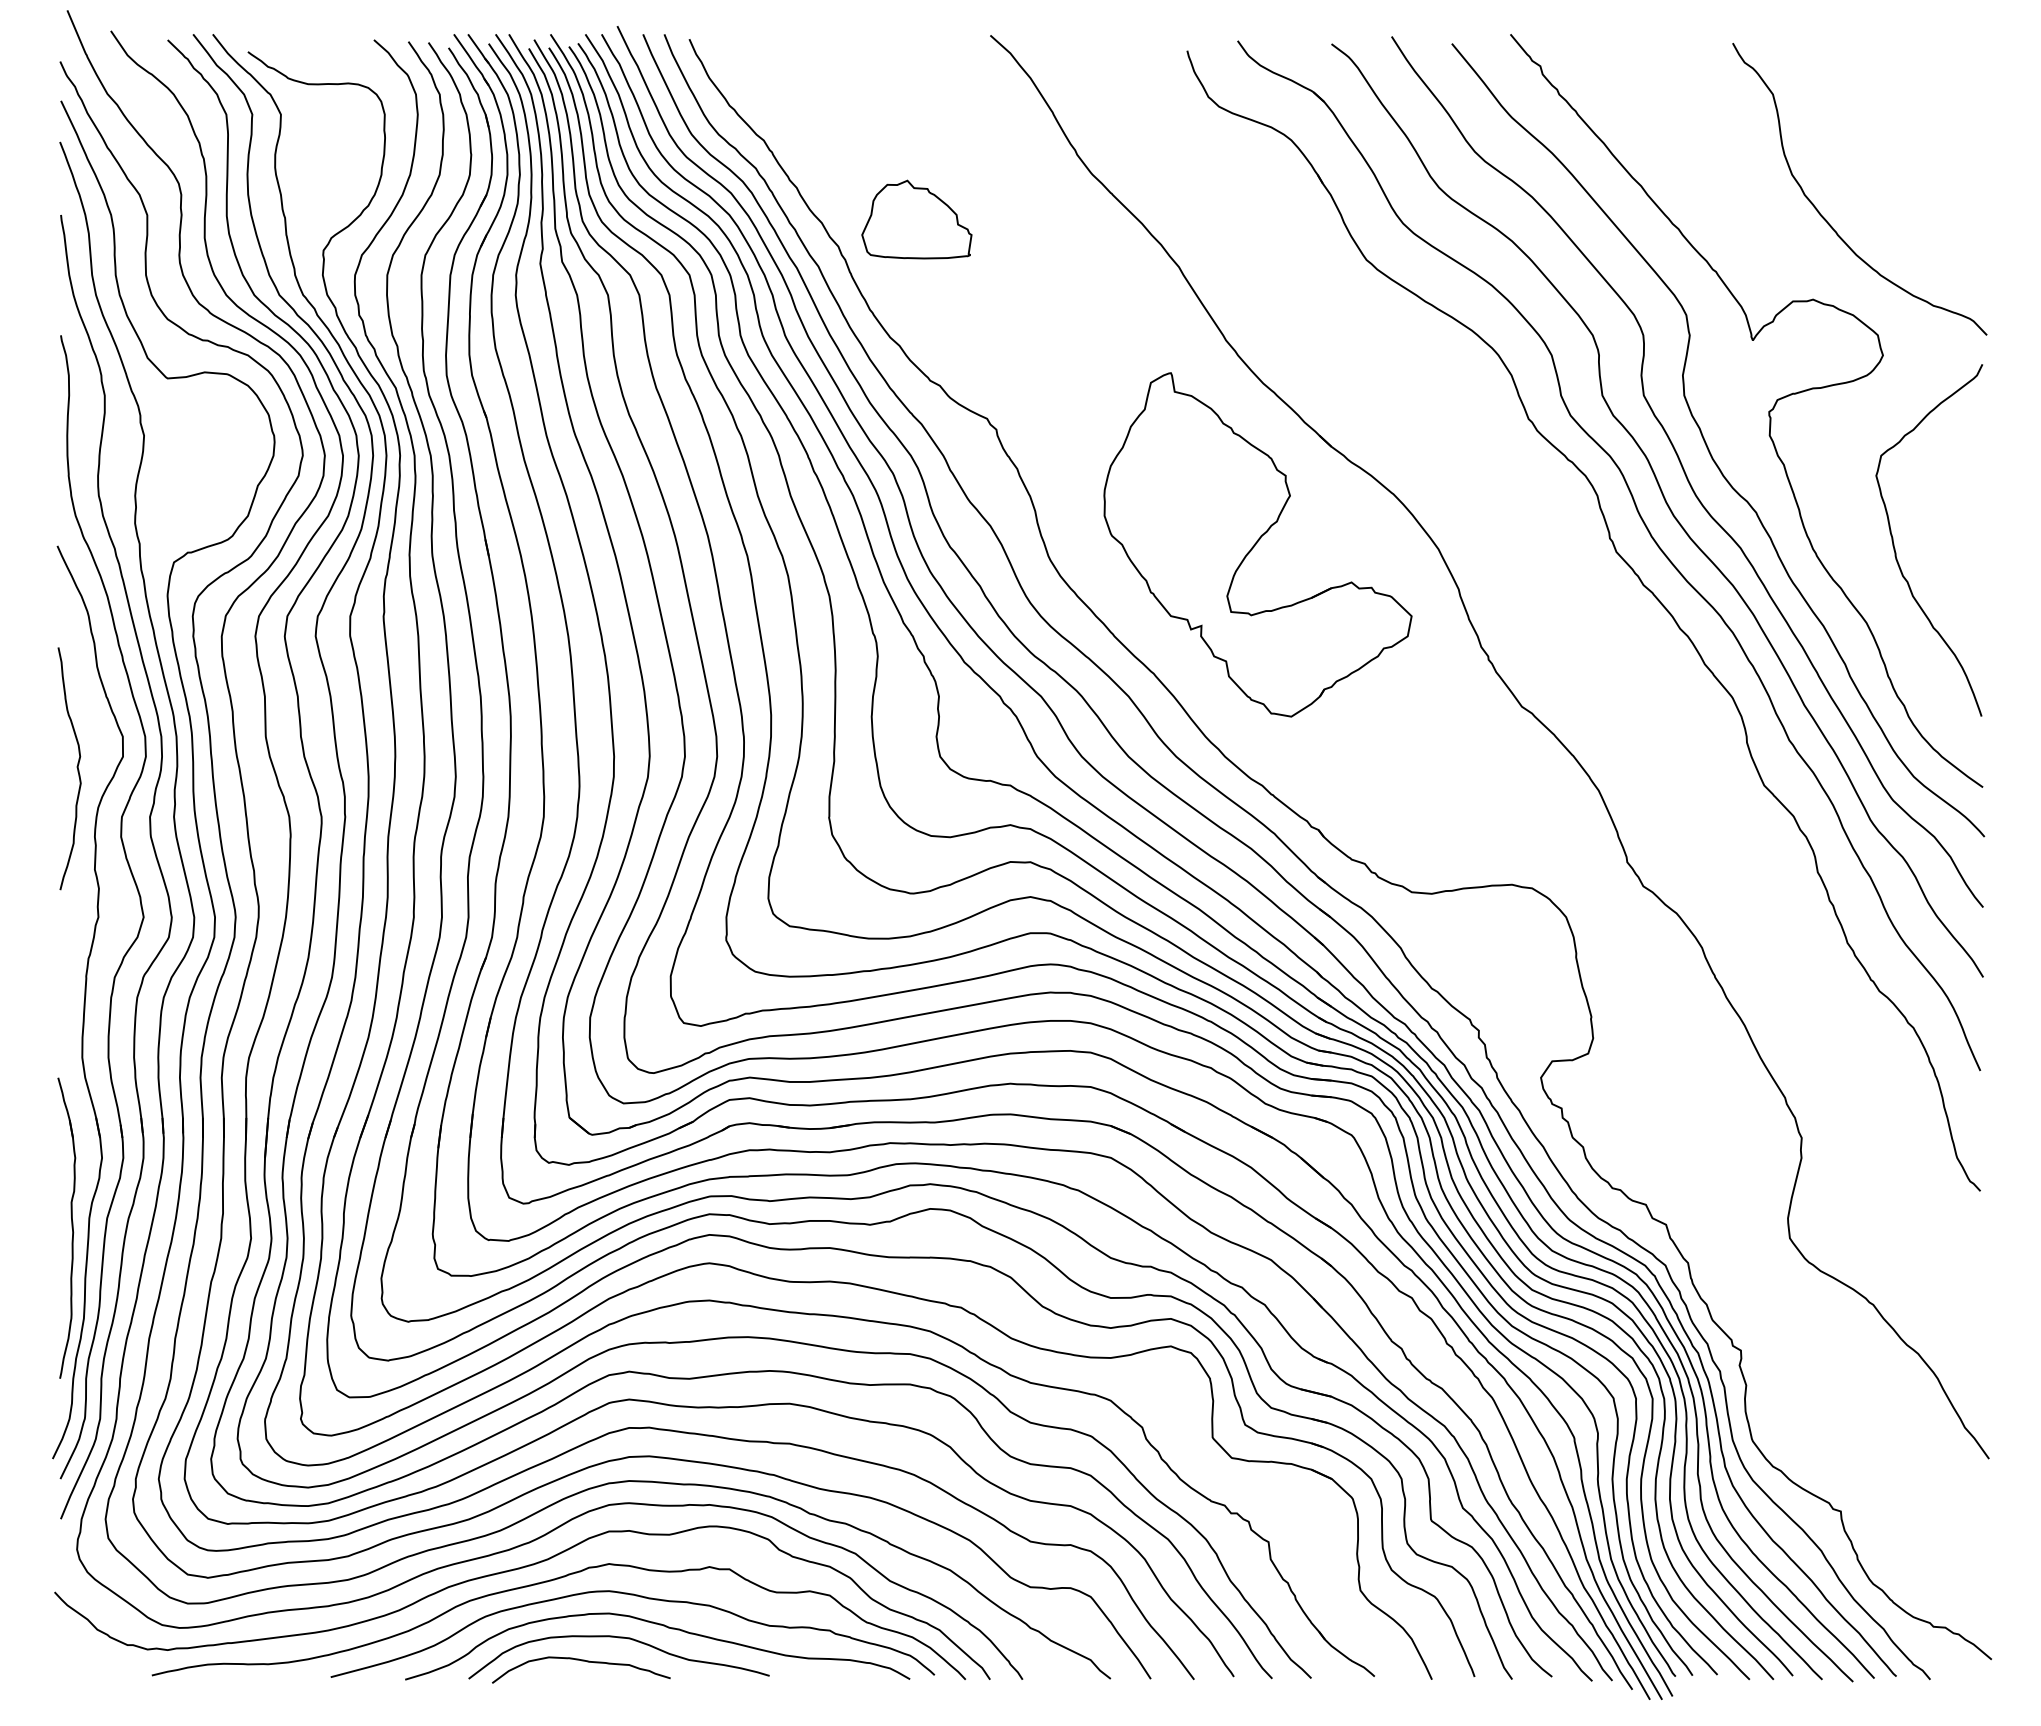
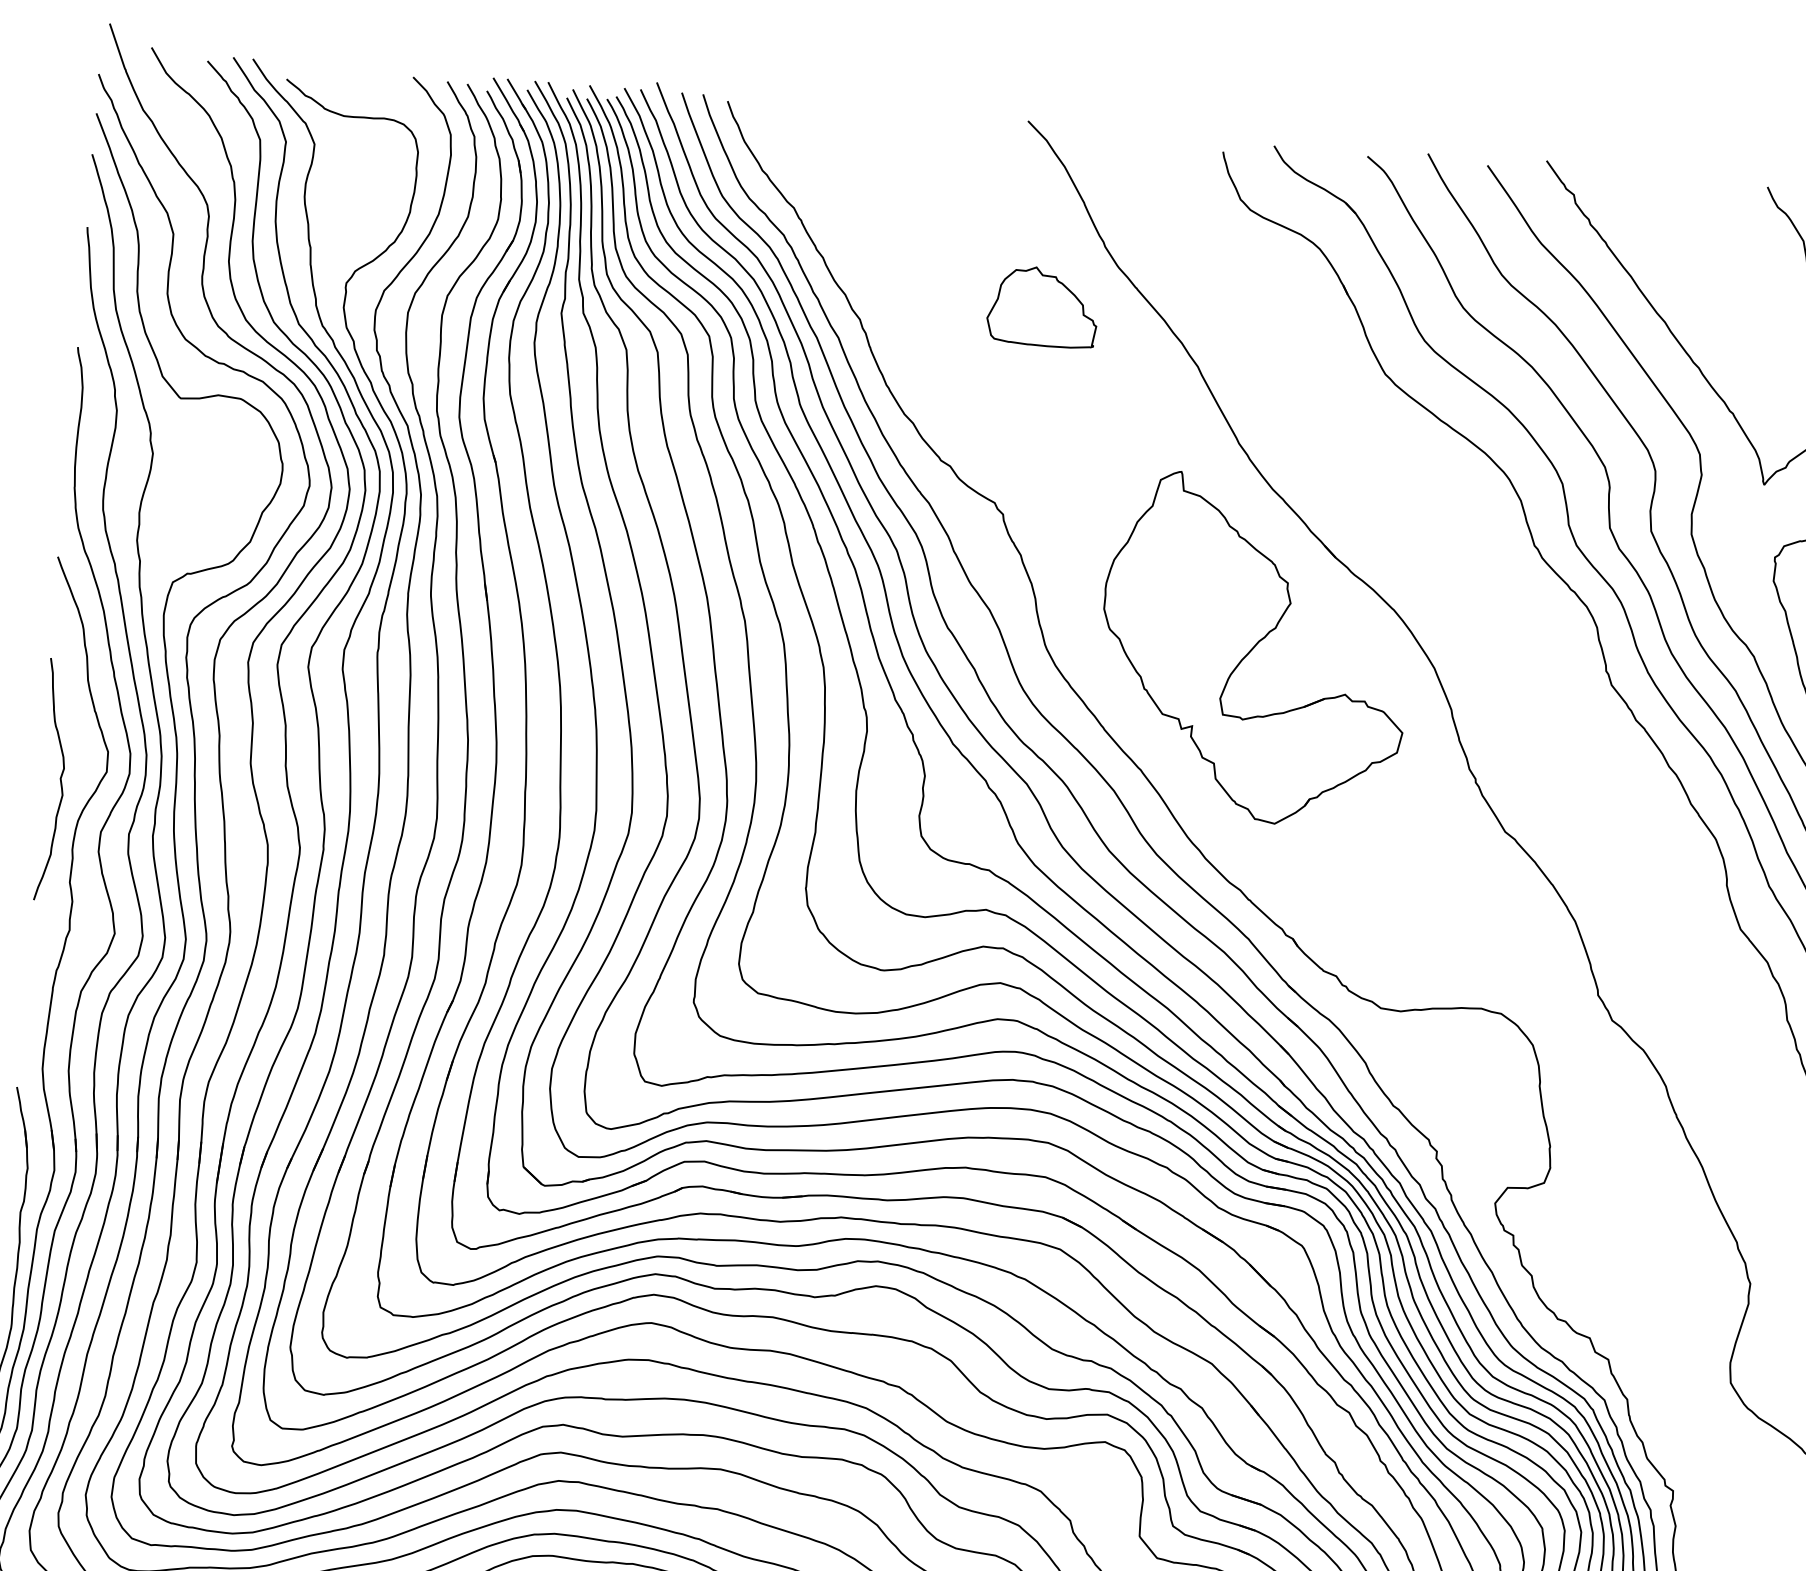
part: (916, 219) -> (1042, 306), moved

